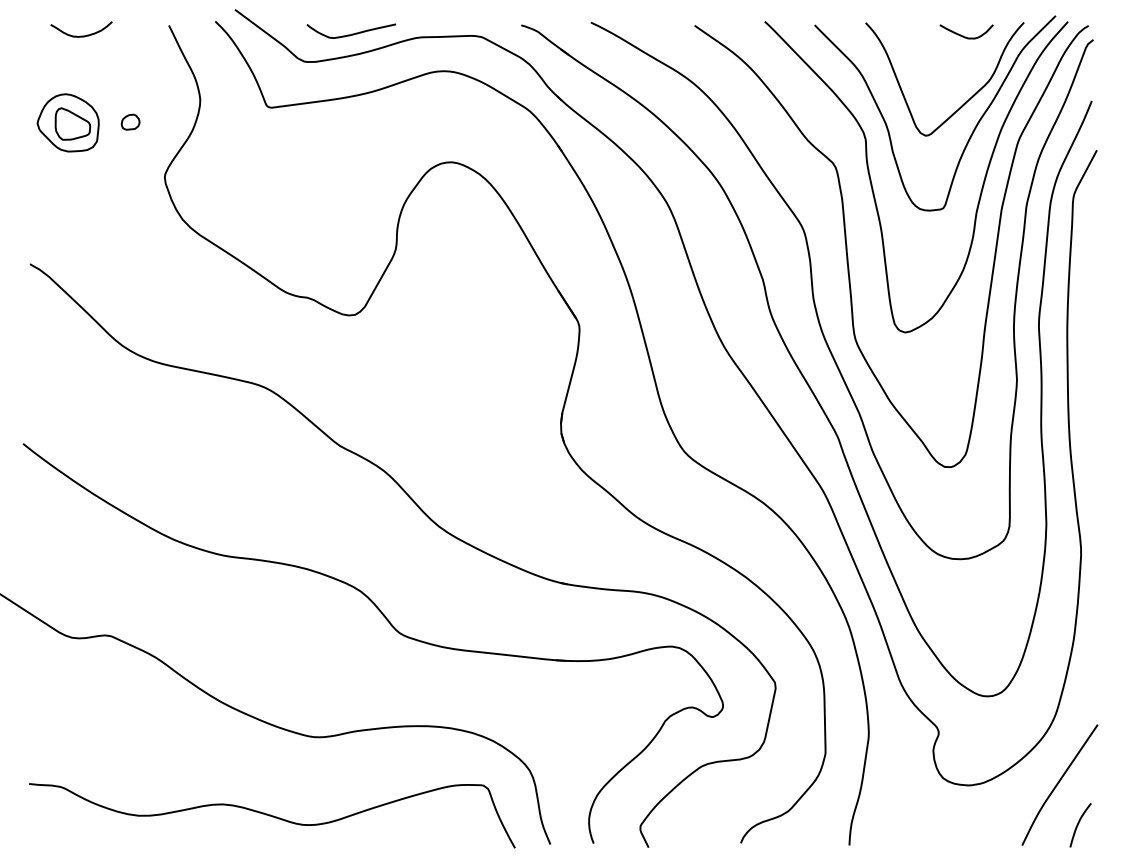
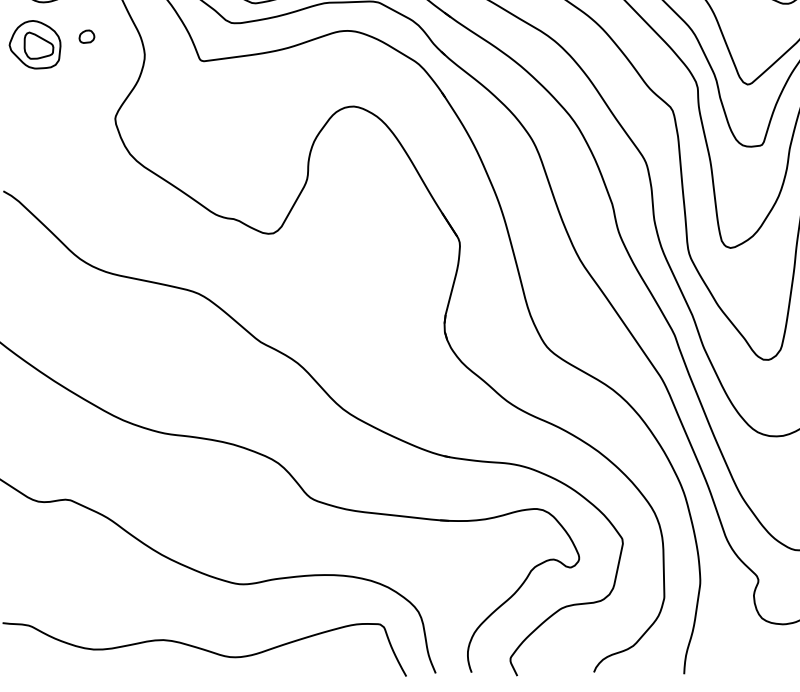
part: (130, 121) -> (86, 36), moved
part: (67, 122) -> (34, 44), moved

